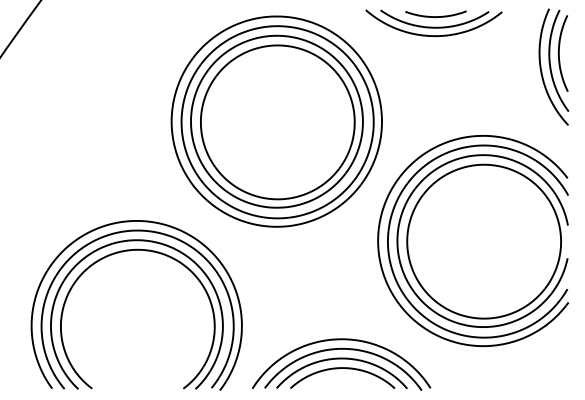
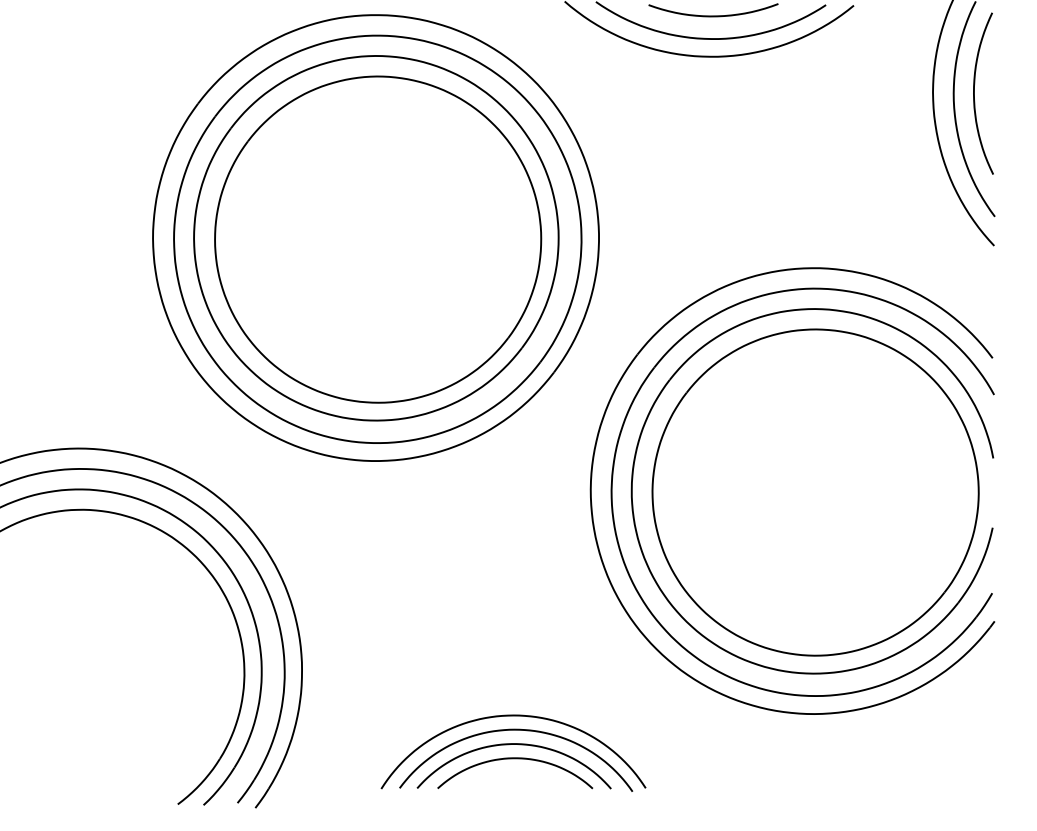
part: (341, 364) -> (513, 752), size x0.7

